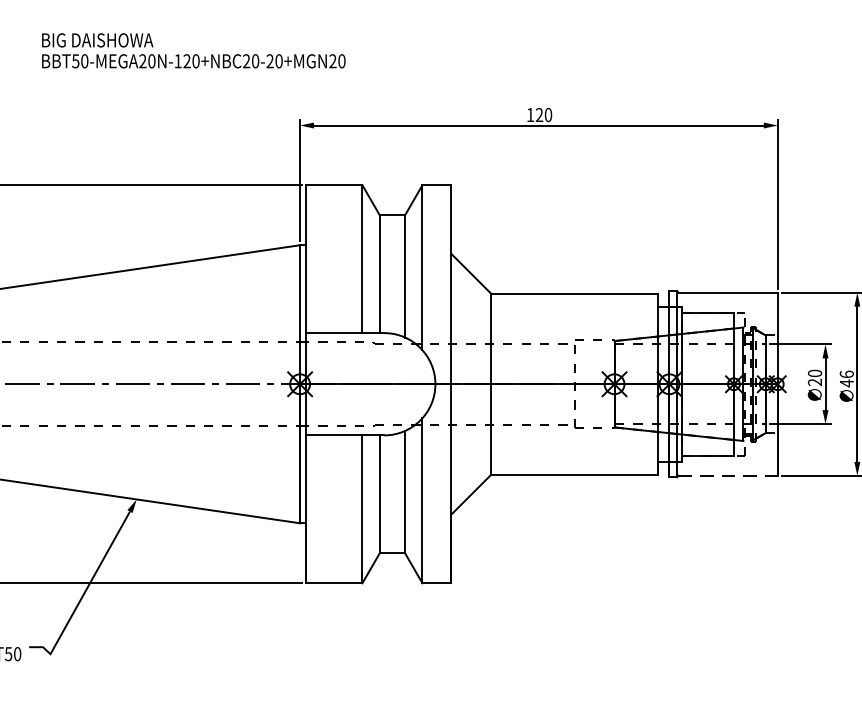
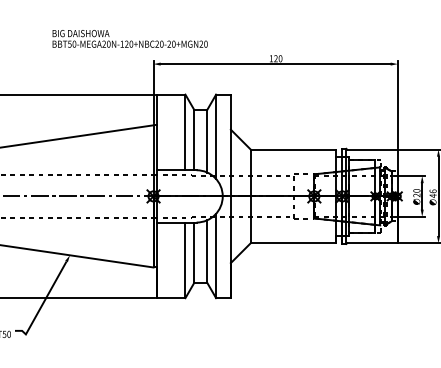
text: (192, 50) -> (129, 38), moved
line: (728, 476) -> (372, 243), dashed -> solid

